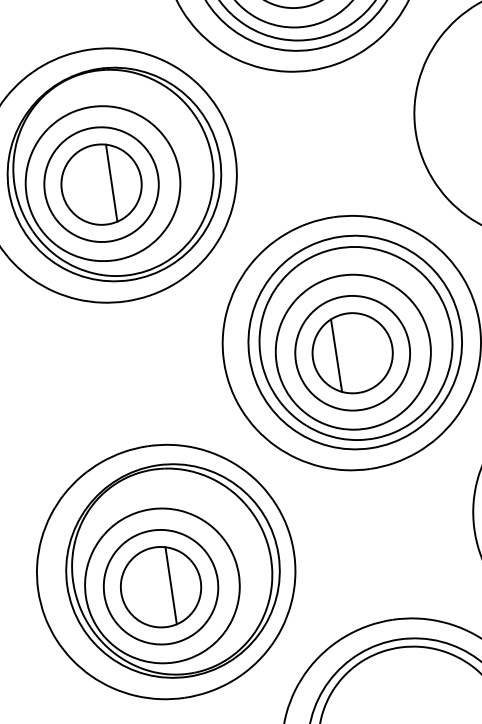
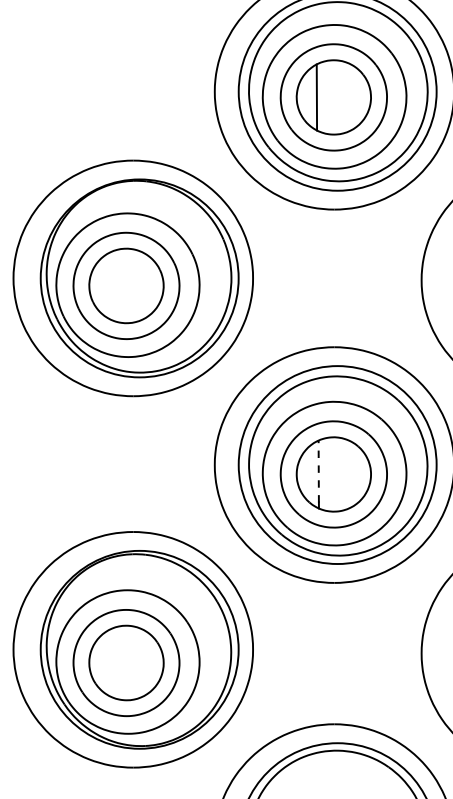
line: (111, 182) -> (135, 285), removed
line: (335, 352) -> (318, 471), solid -> dashed
line: (170, 586) -> (135, 663), removed

